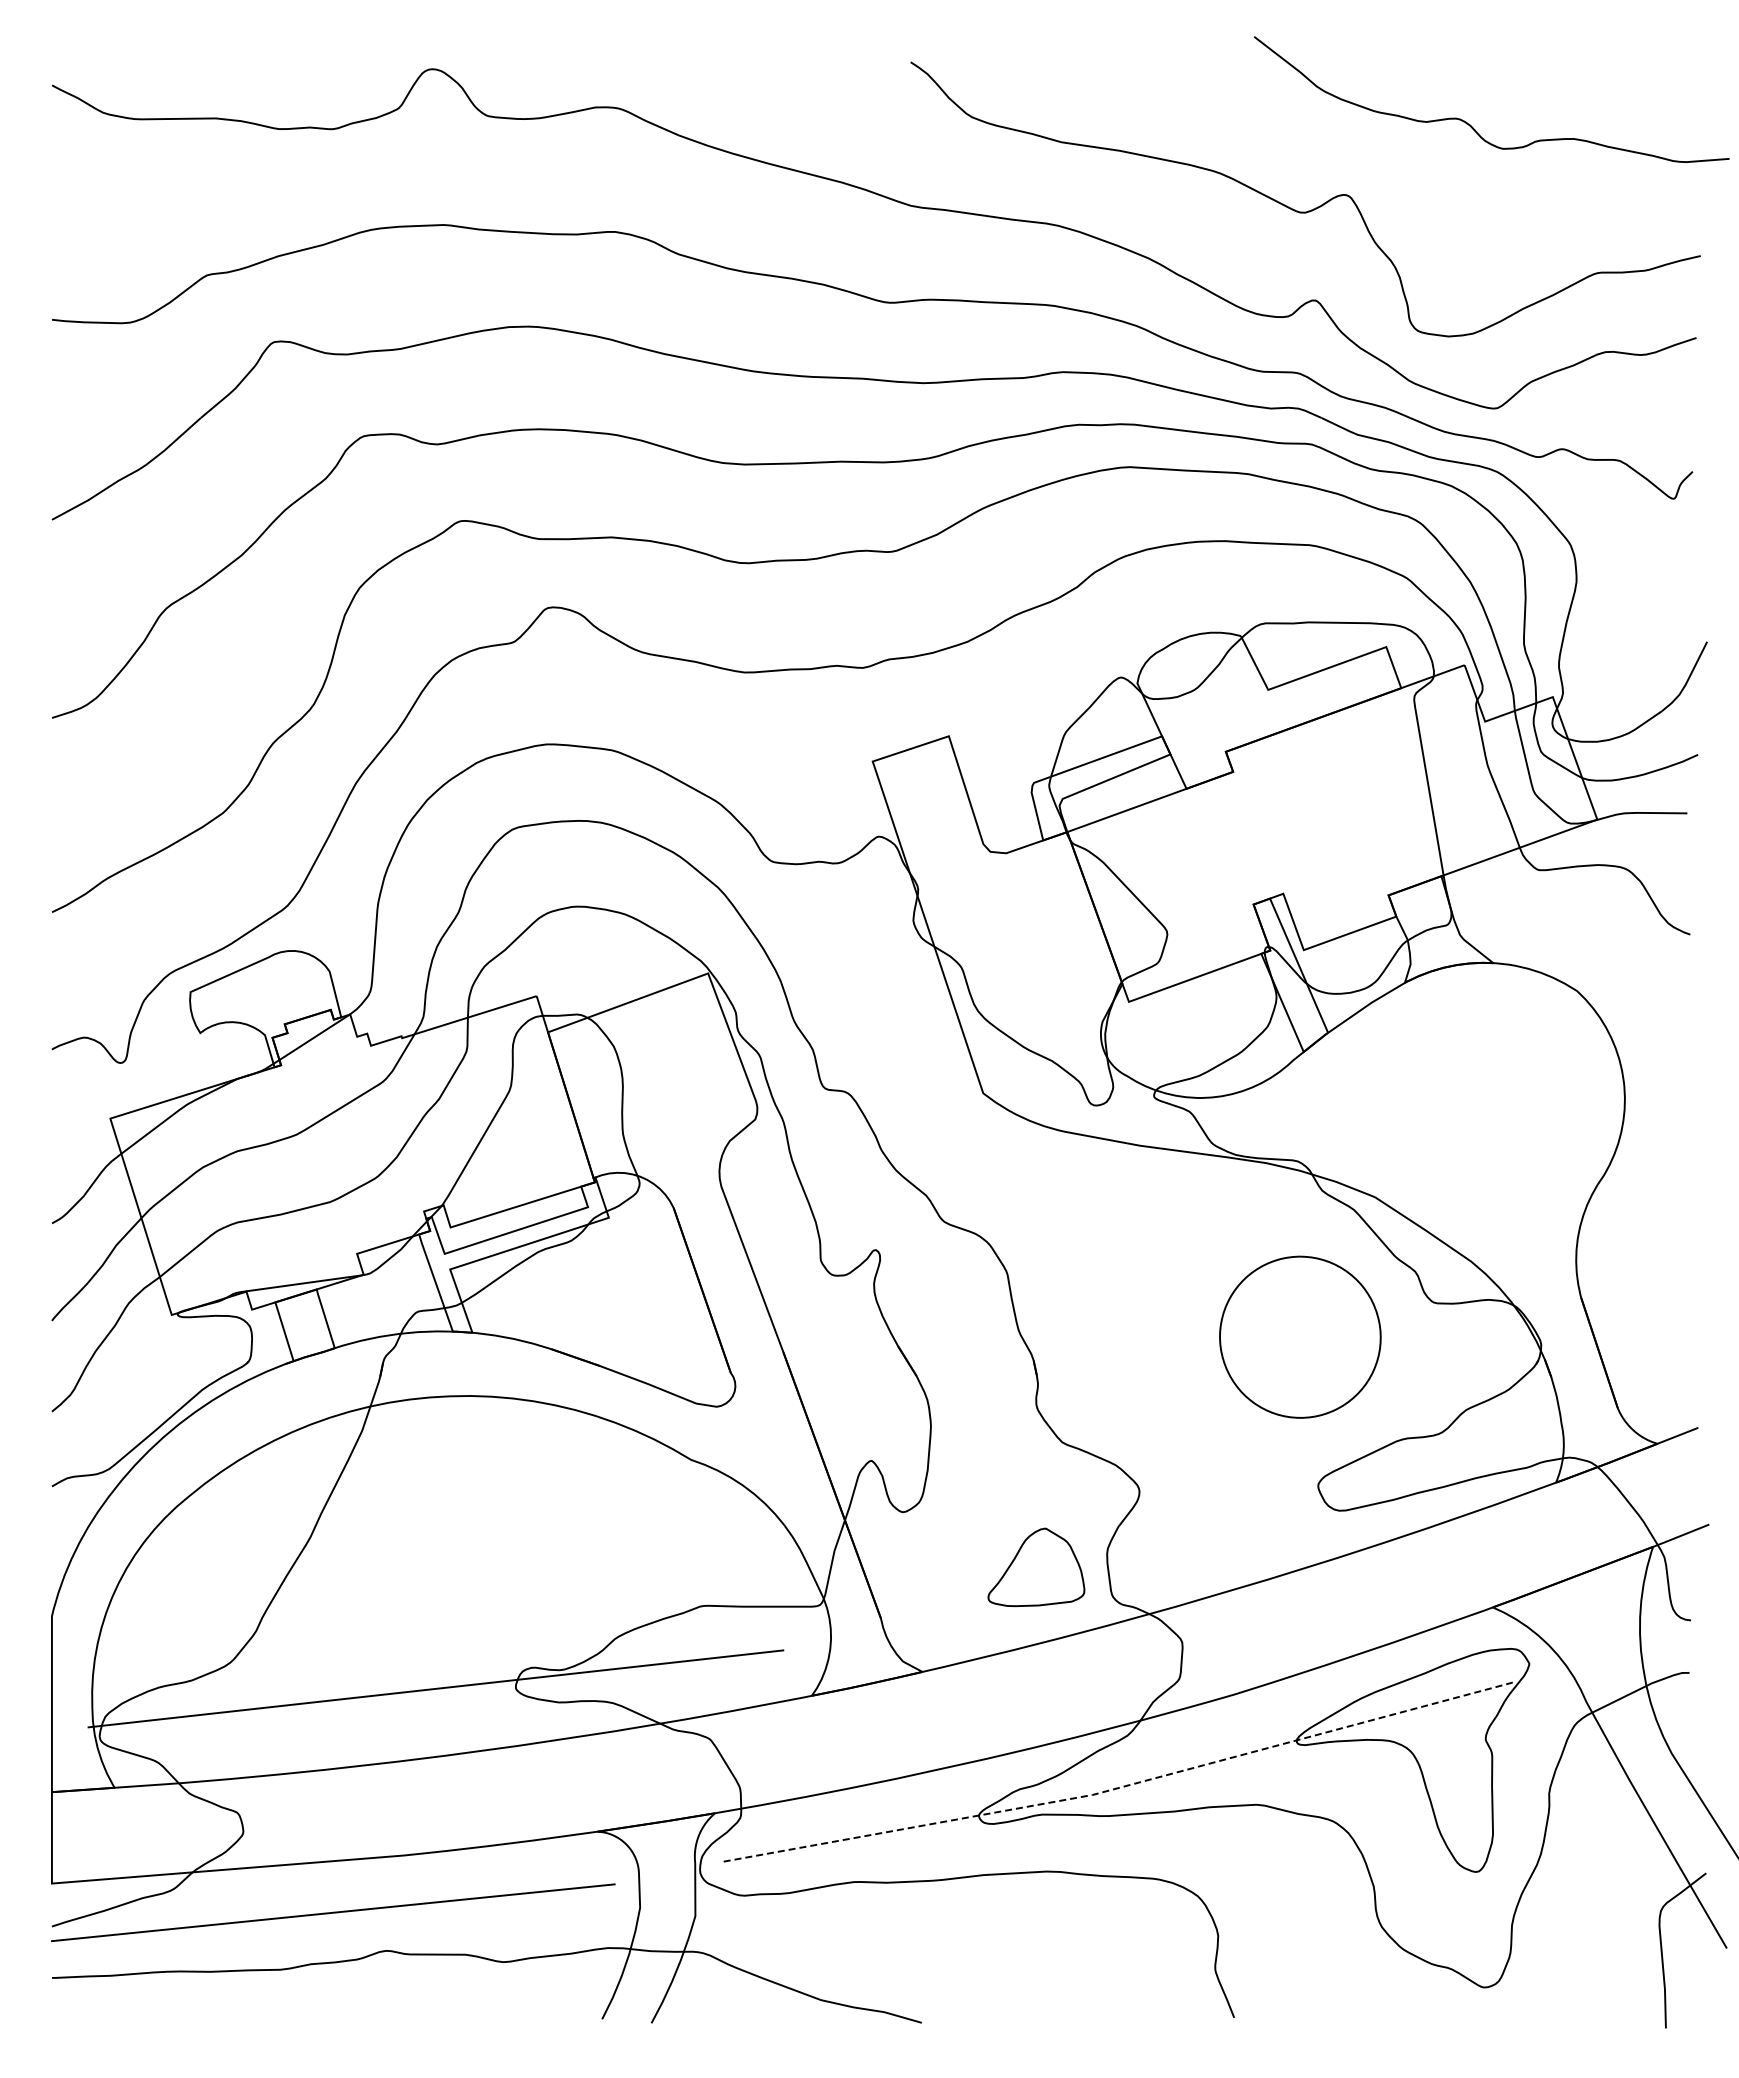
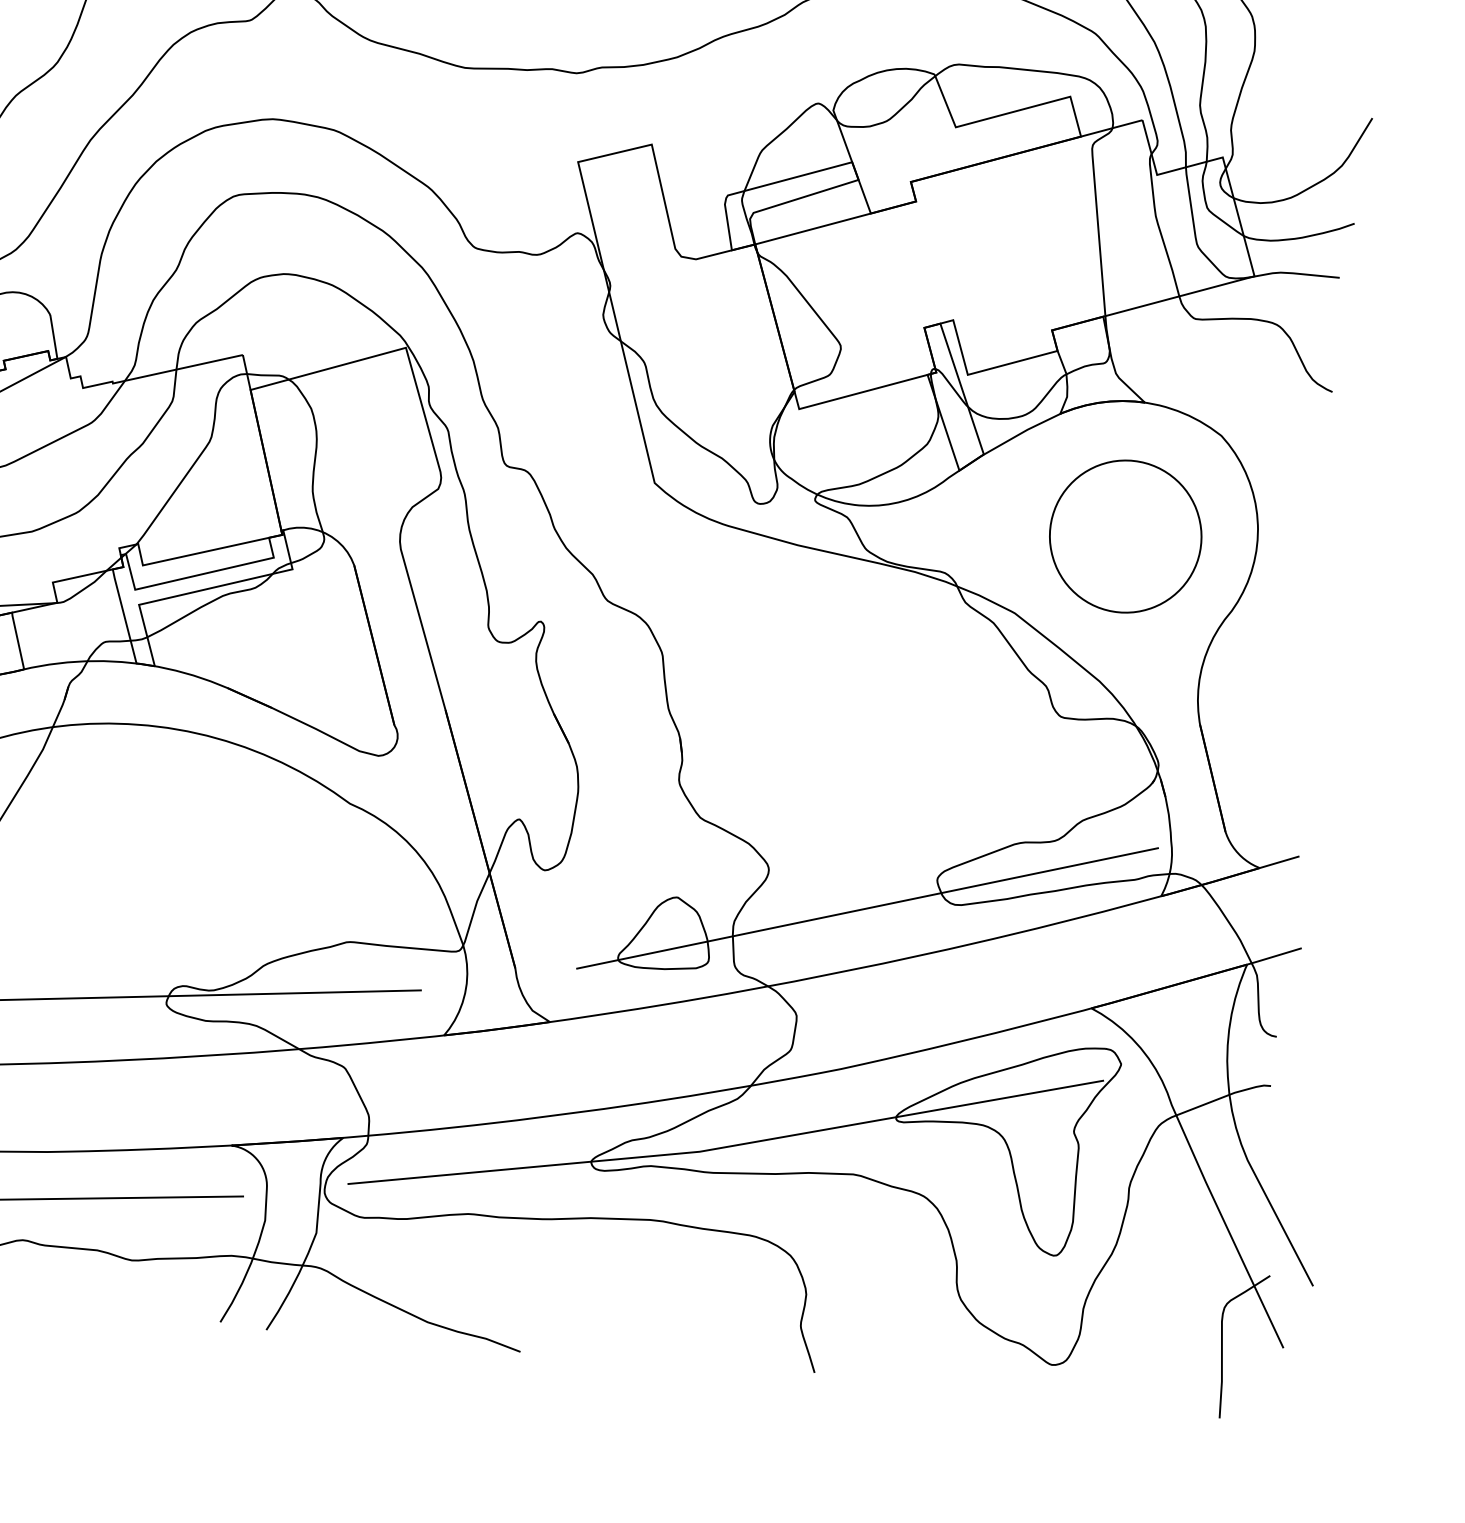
part: (1300, 1336) -> (1125, 535), moved
line: (1247, 1522) -> (867, 908), added
line: (1121, 1787) -> (727, 1147), dashed -> solid

